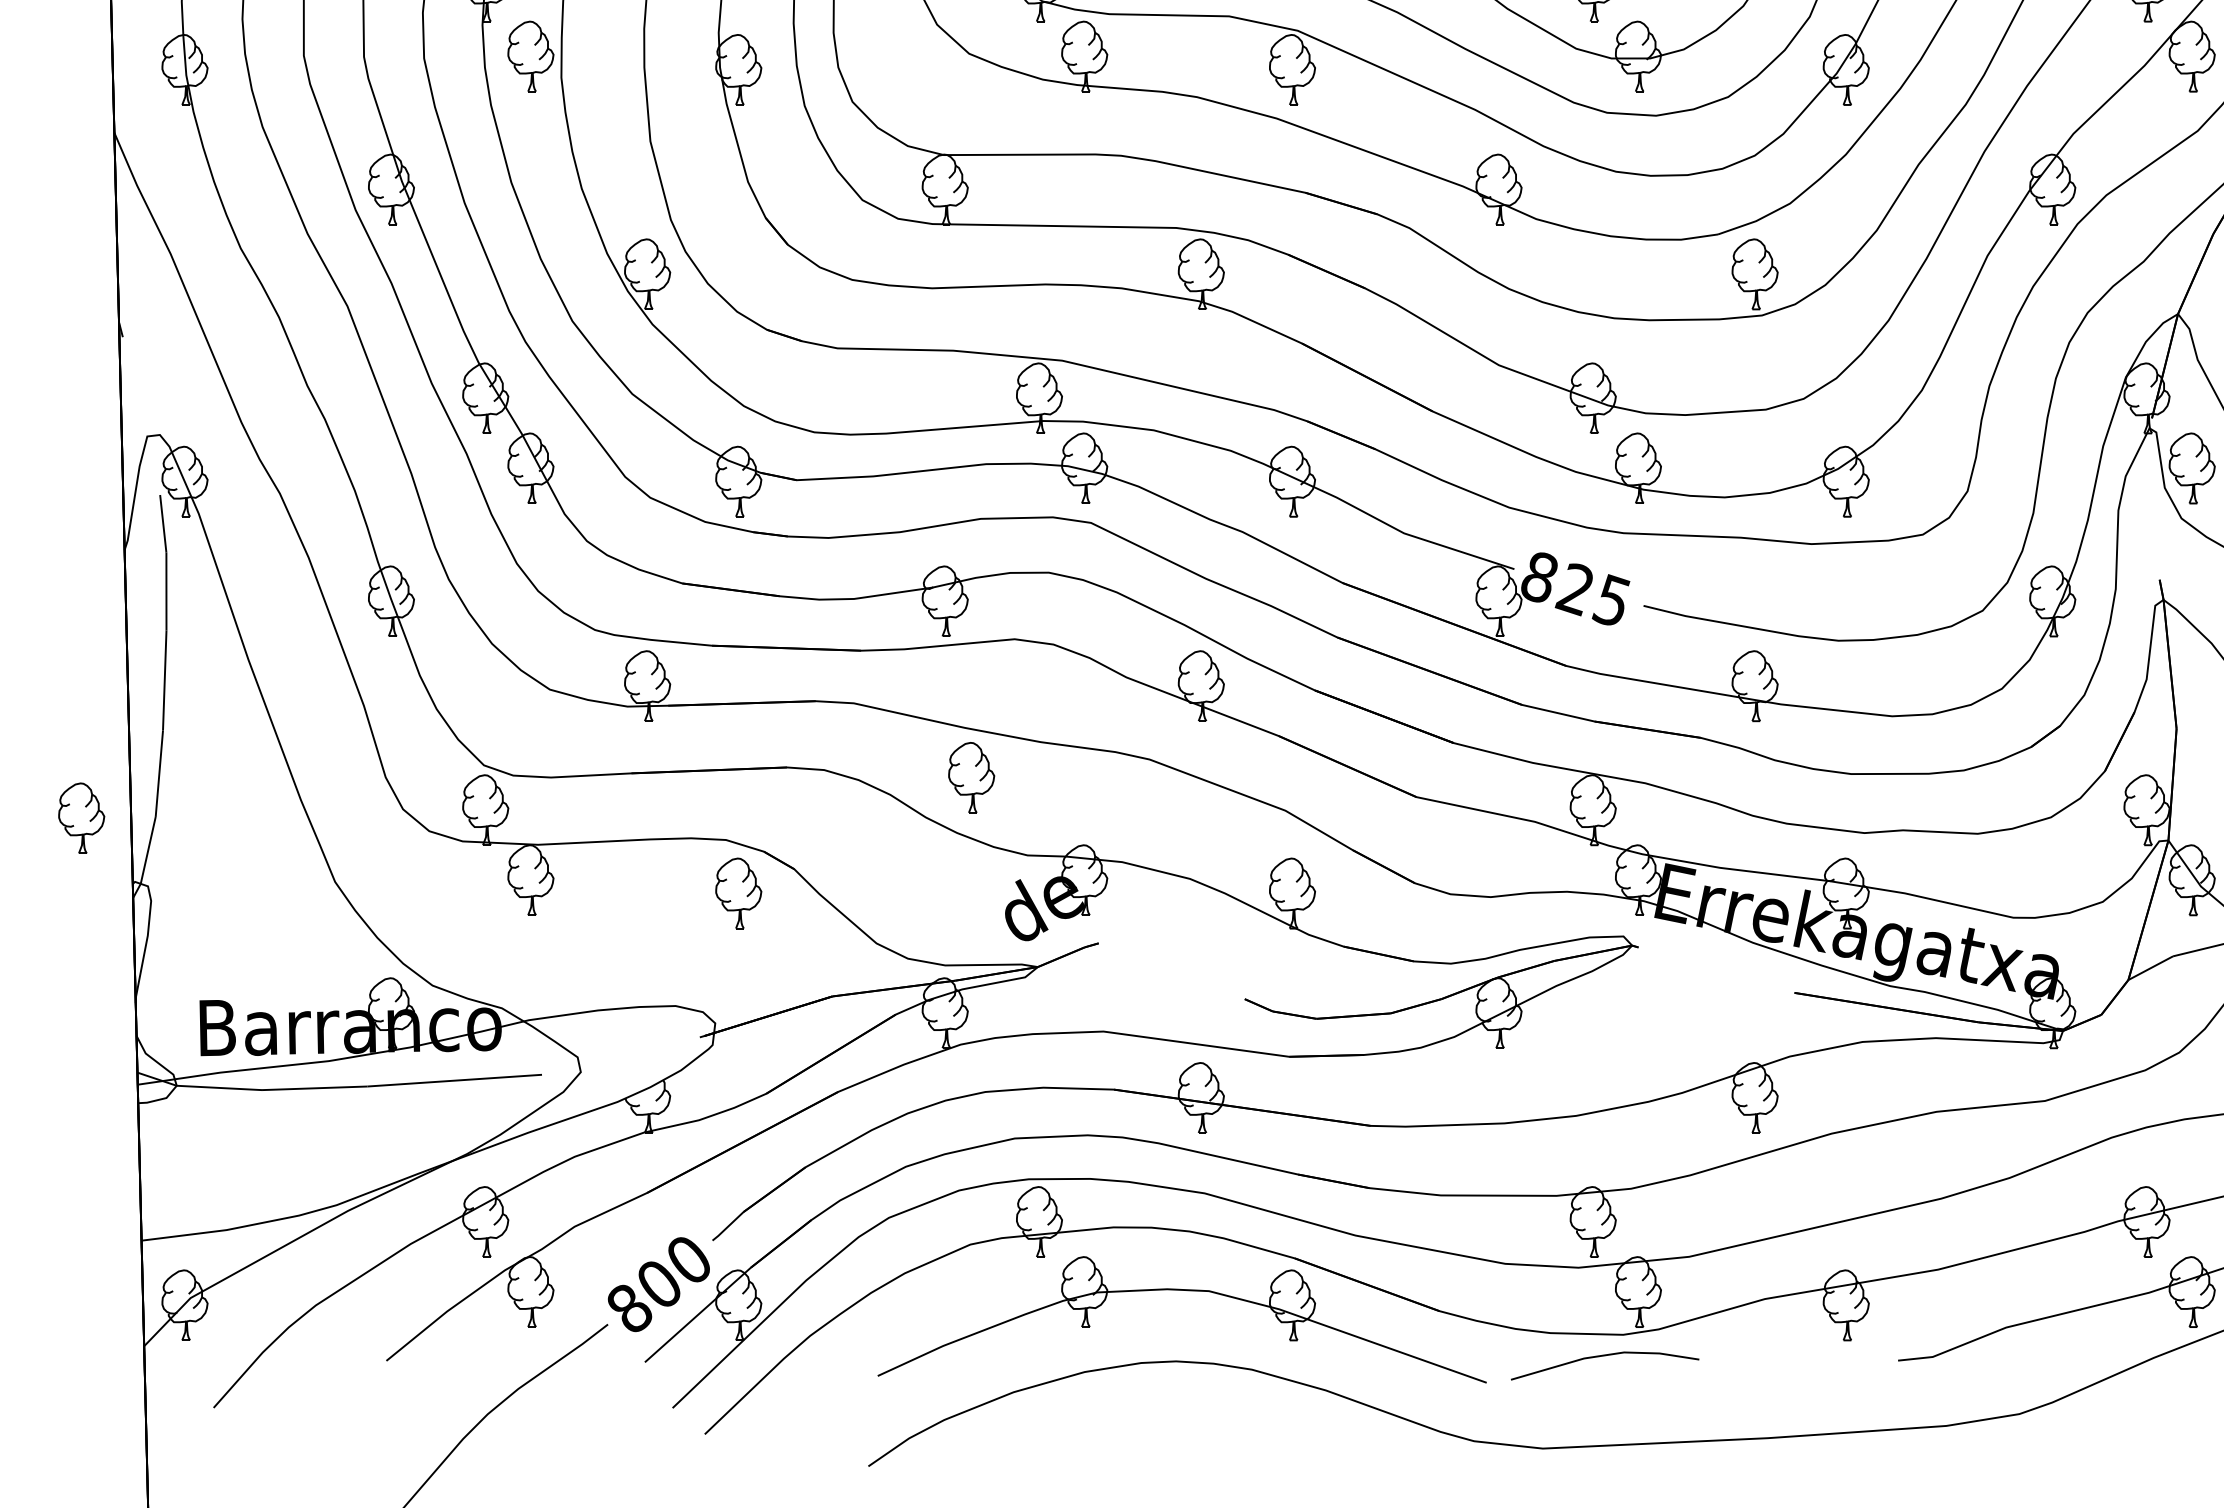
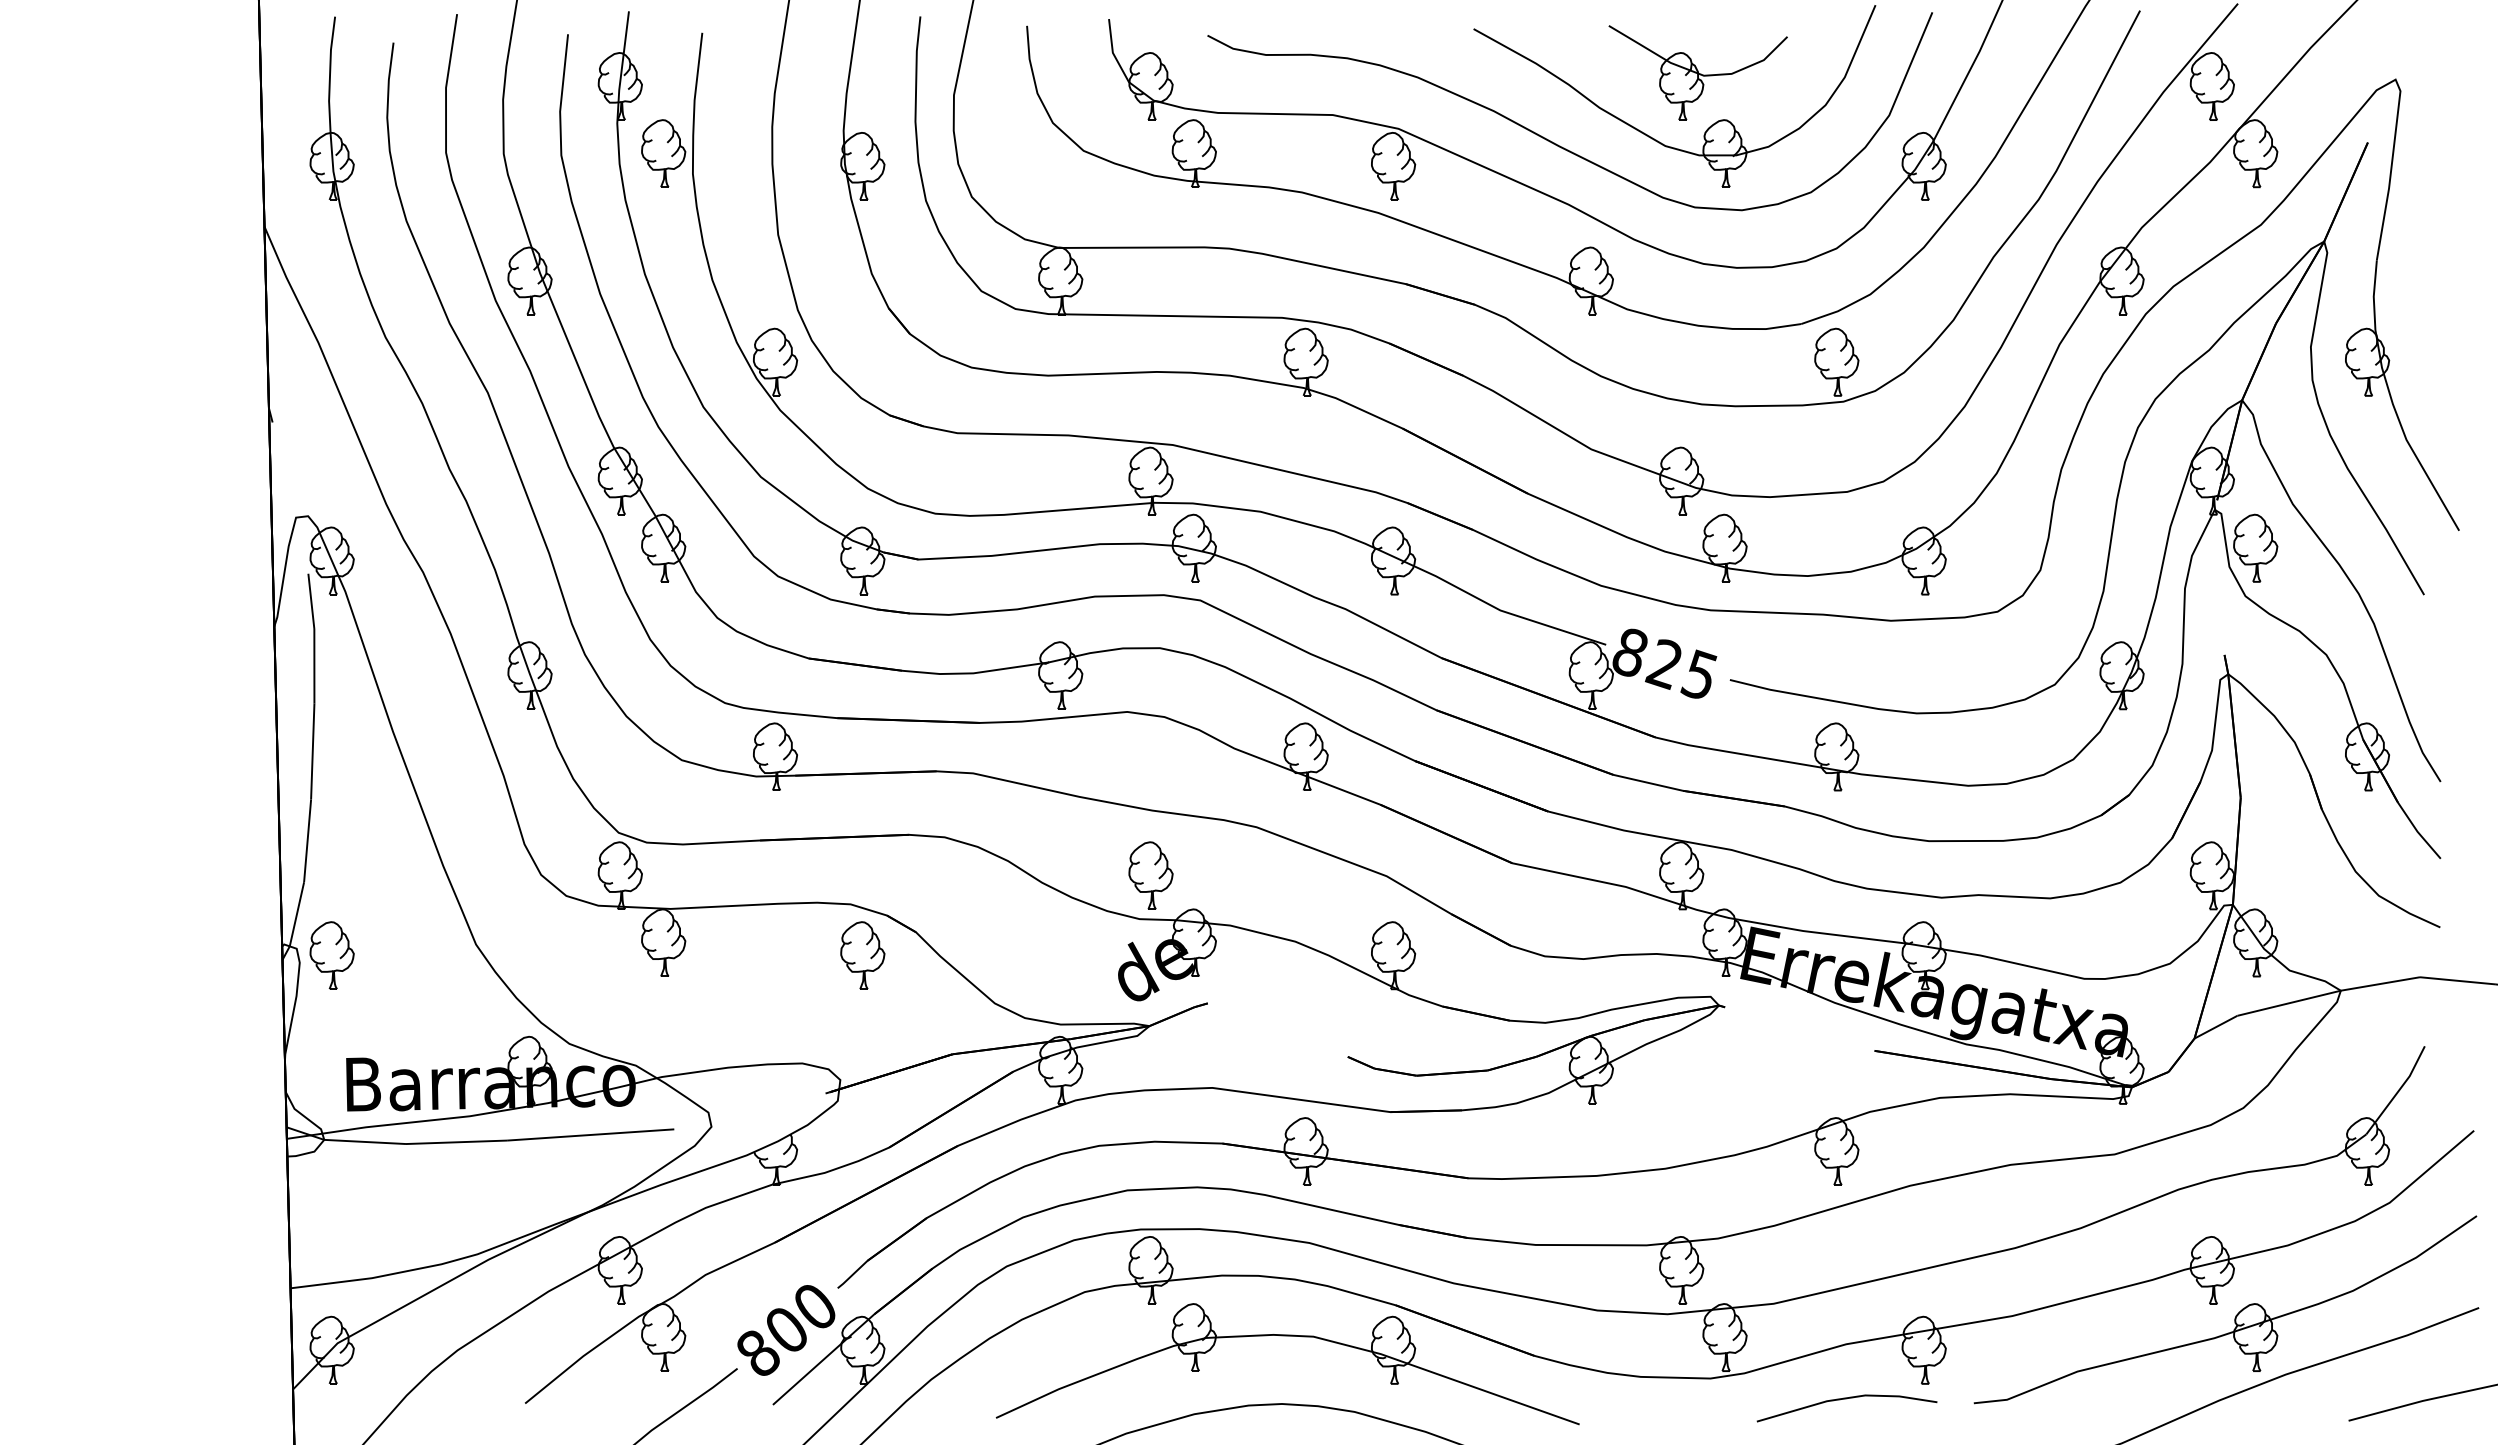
part: (971, 777) -> (1150, 875), moved
part: (80, 818) -> (331, 955), moved
line: (1604, 1356) -> (1846, 1399), moved

